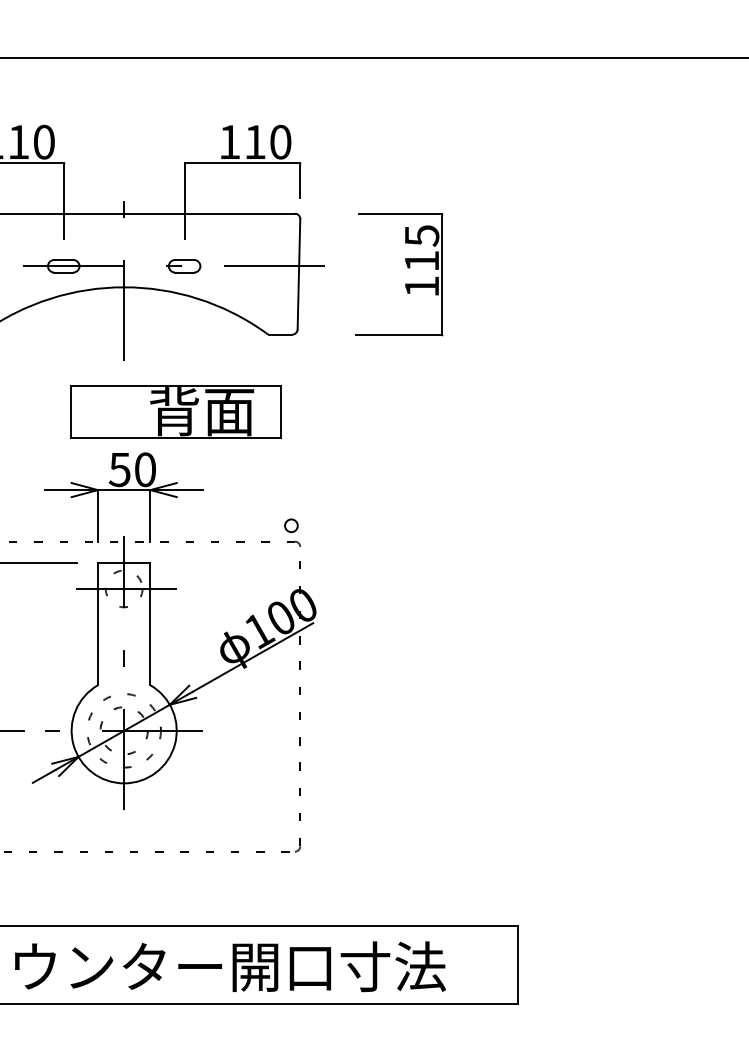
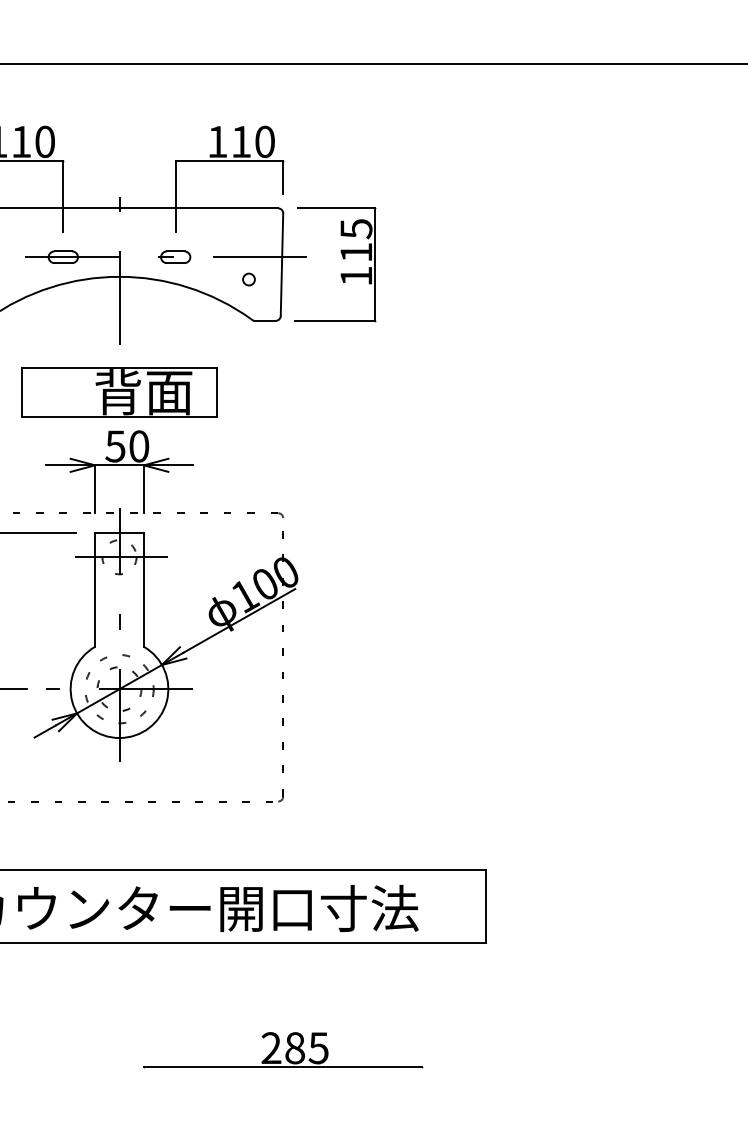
part: (407, 267) -> (342, 258), moved
part: (175, 411) -> (119, 392), moved
circle: (290, 525) -> (248, 279), moved

